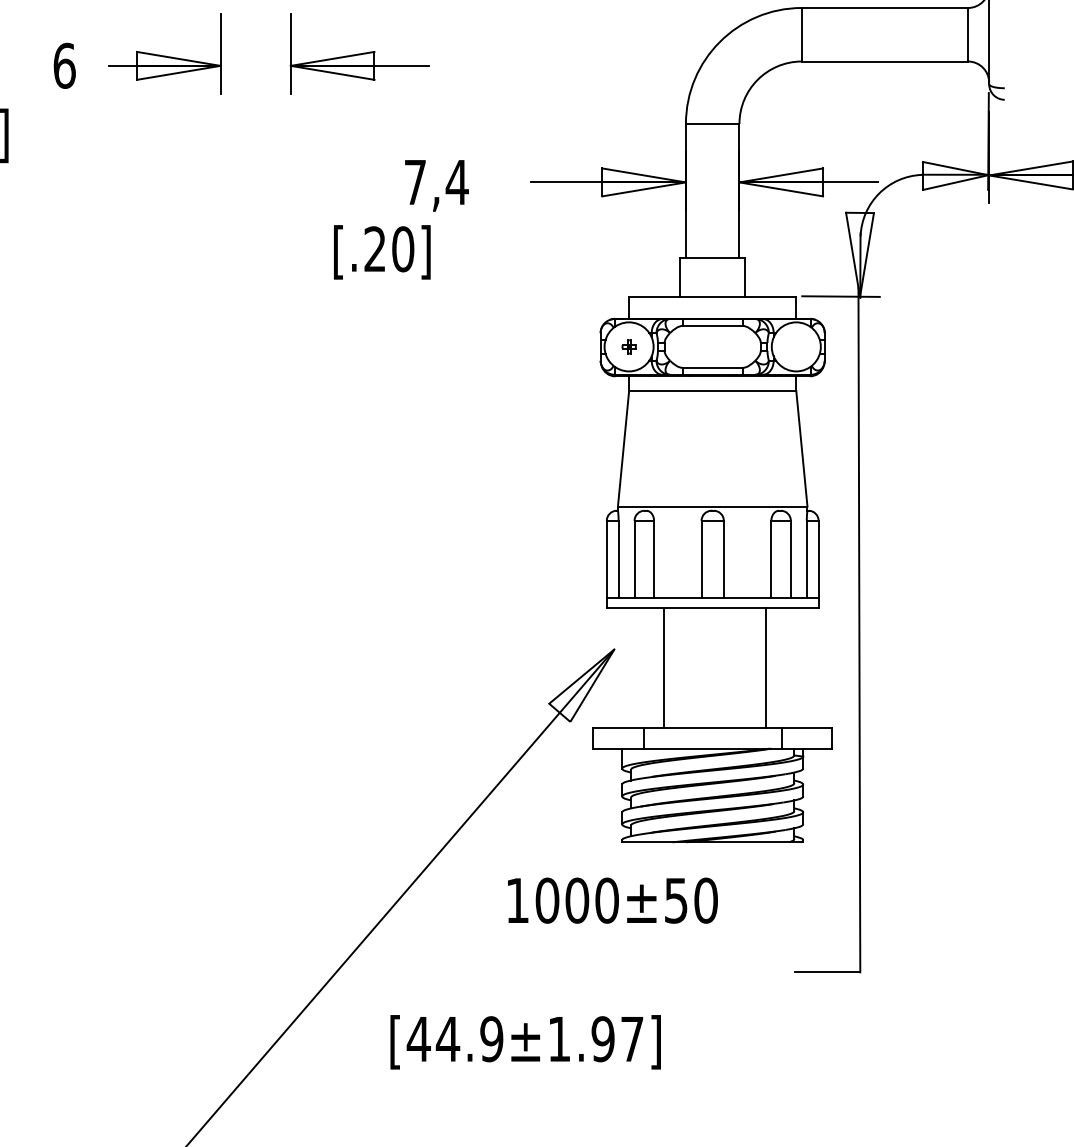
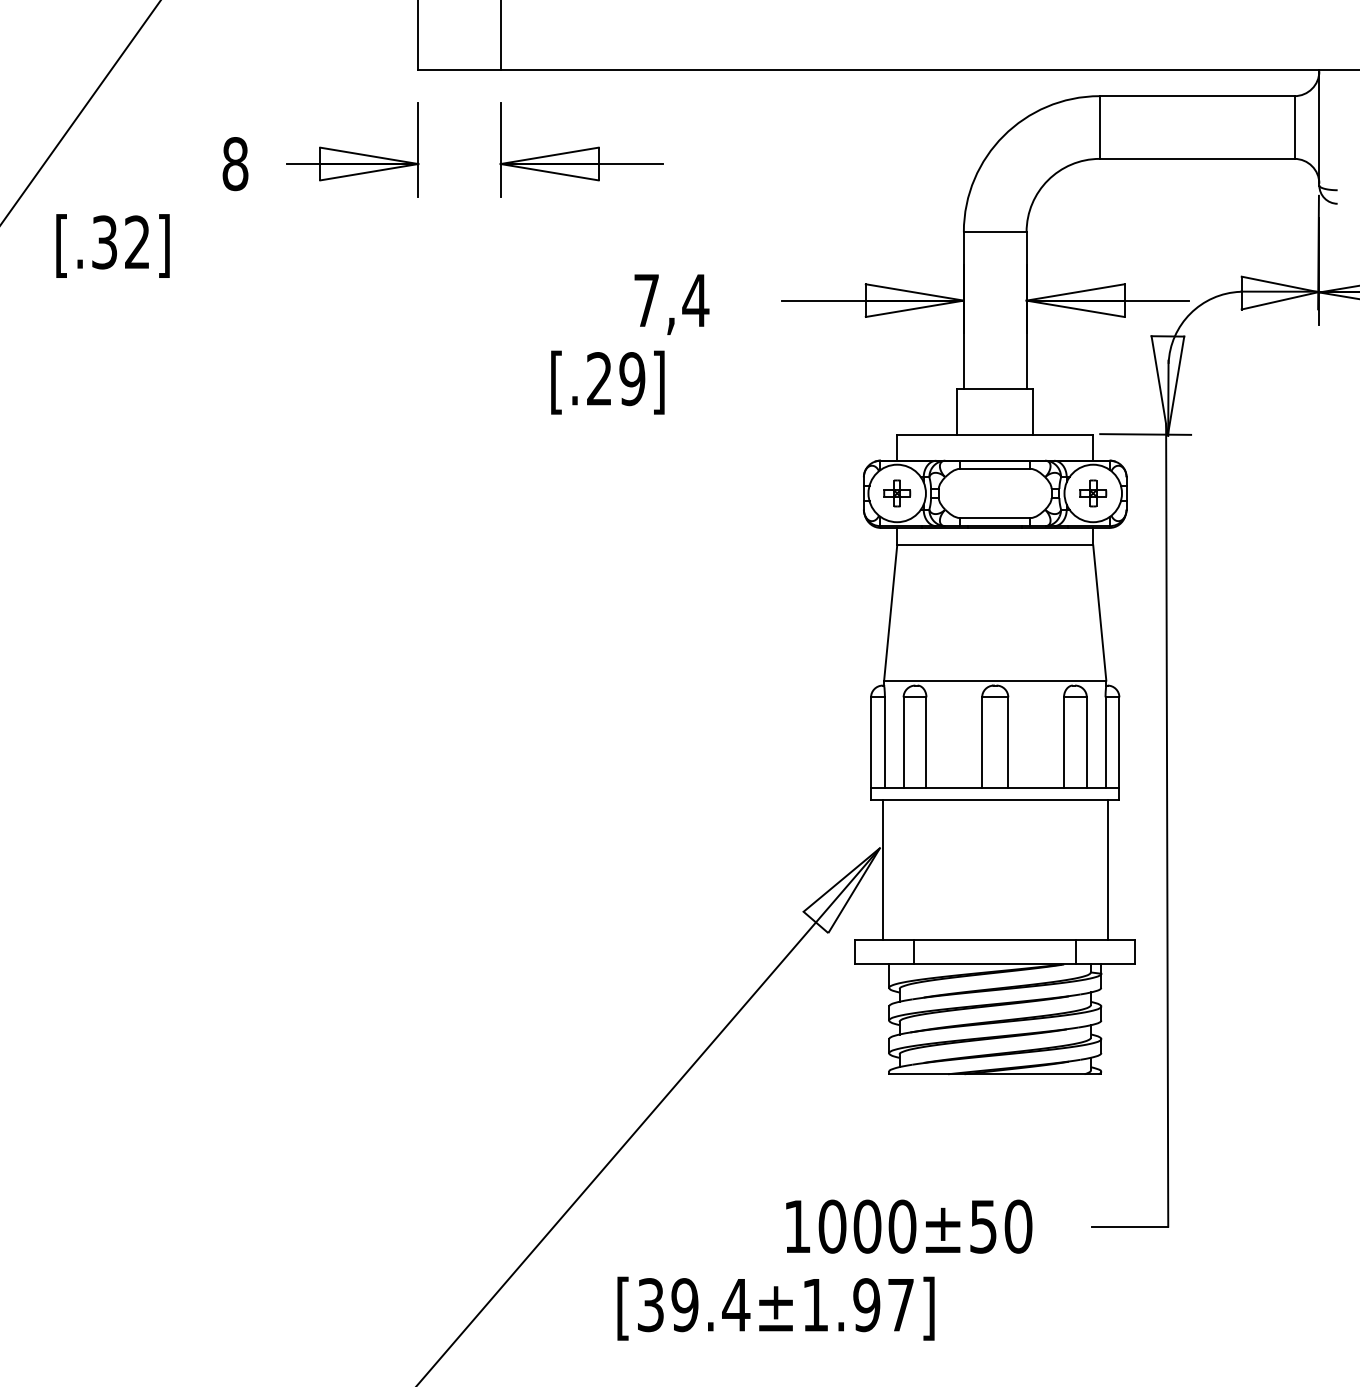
text: (64, 66) -> (235, 164), 6 -> 8
text: (403, 249) -> (632, 379), [.20] -> [.29]
part: (629, 346) -> (897, 493), size x1.67
part: (796, 346) -> (1093, 493), added
line: (663, 667) -> (882, 869), moved
line: (765, 667) -> (1107, 869), moved
text: (613, 900) -> (909, 1226), moved
text: (455, 1039) -> (693, 1305), [44.9±1.97] -> [39.4±1.97]

